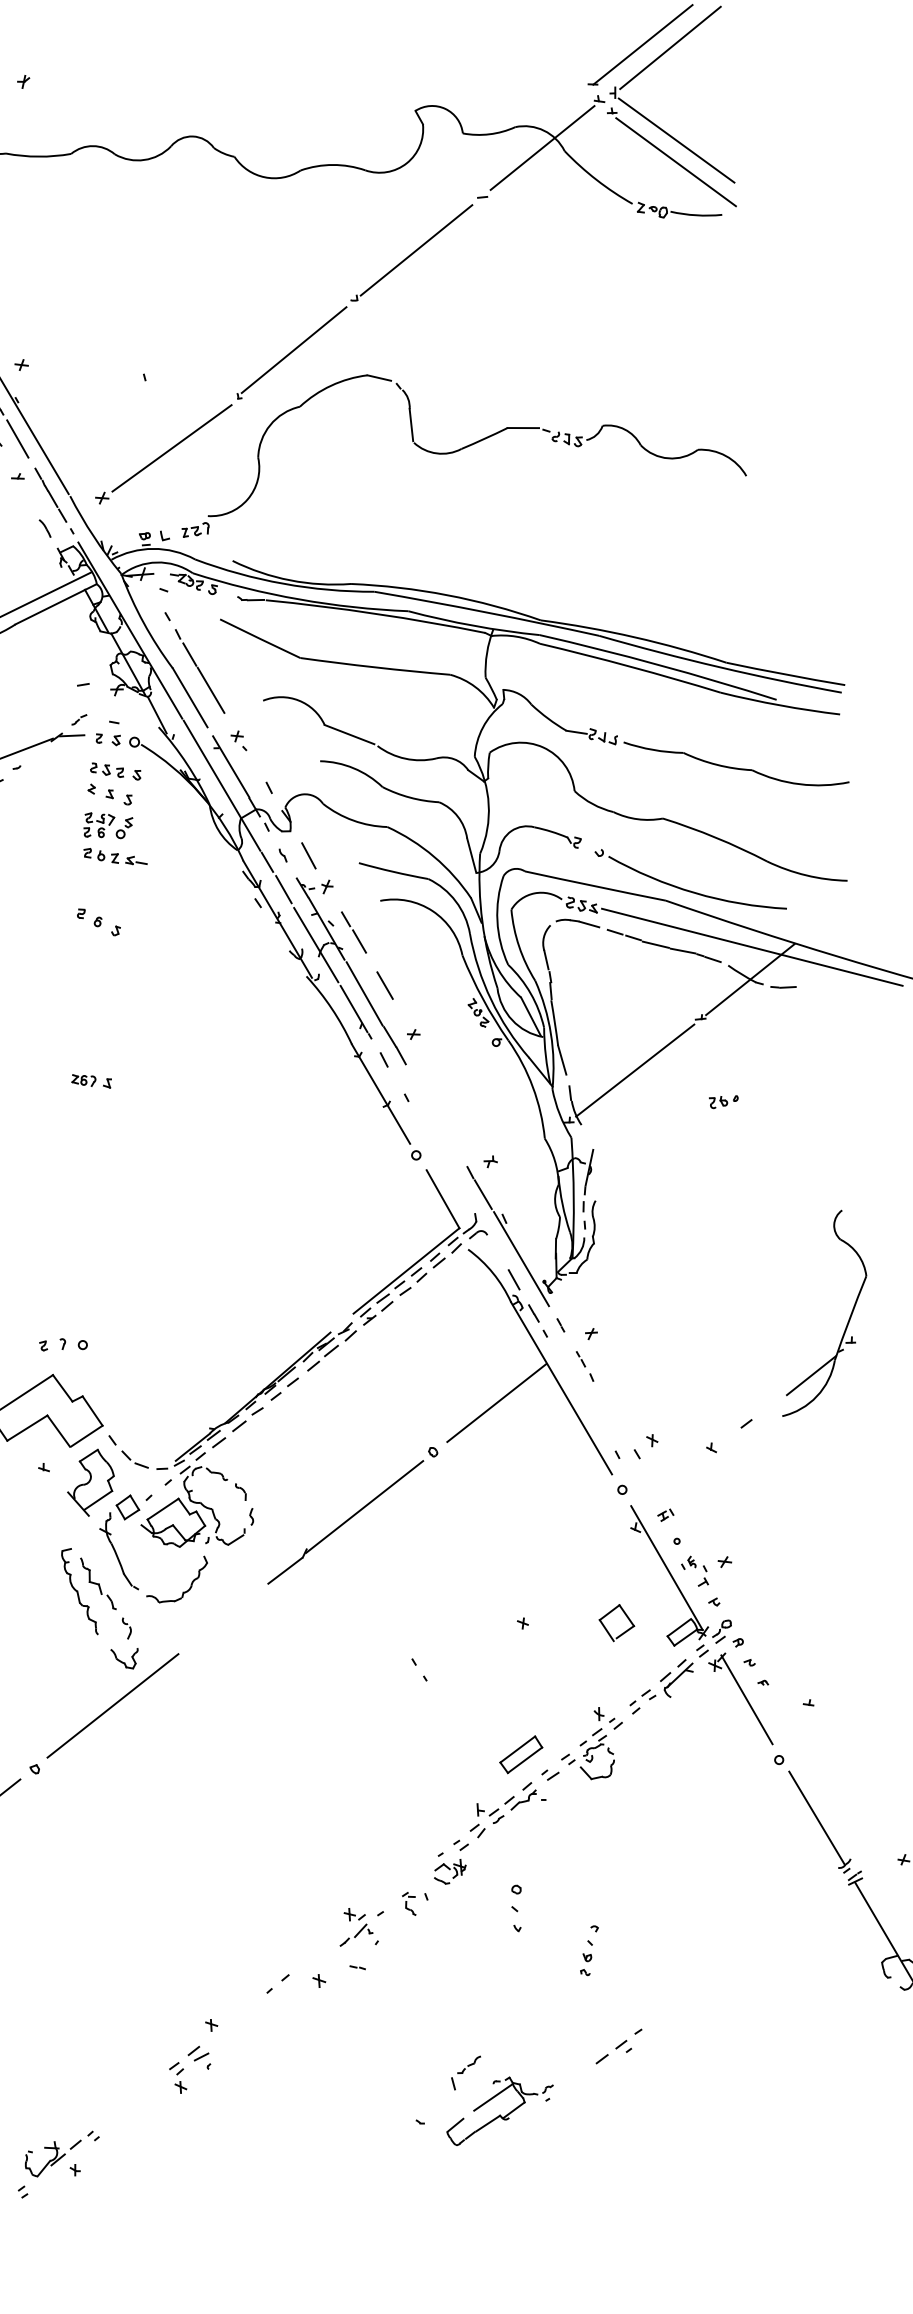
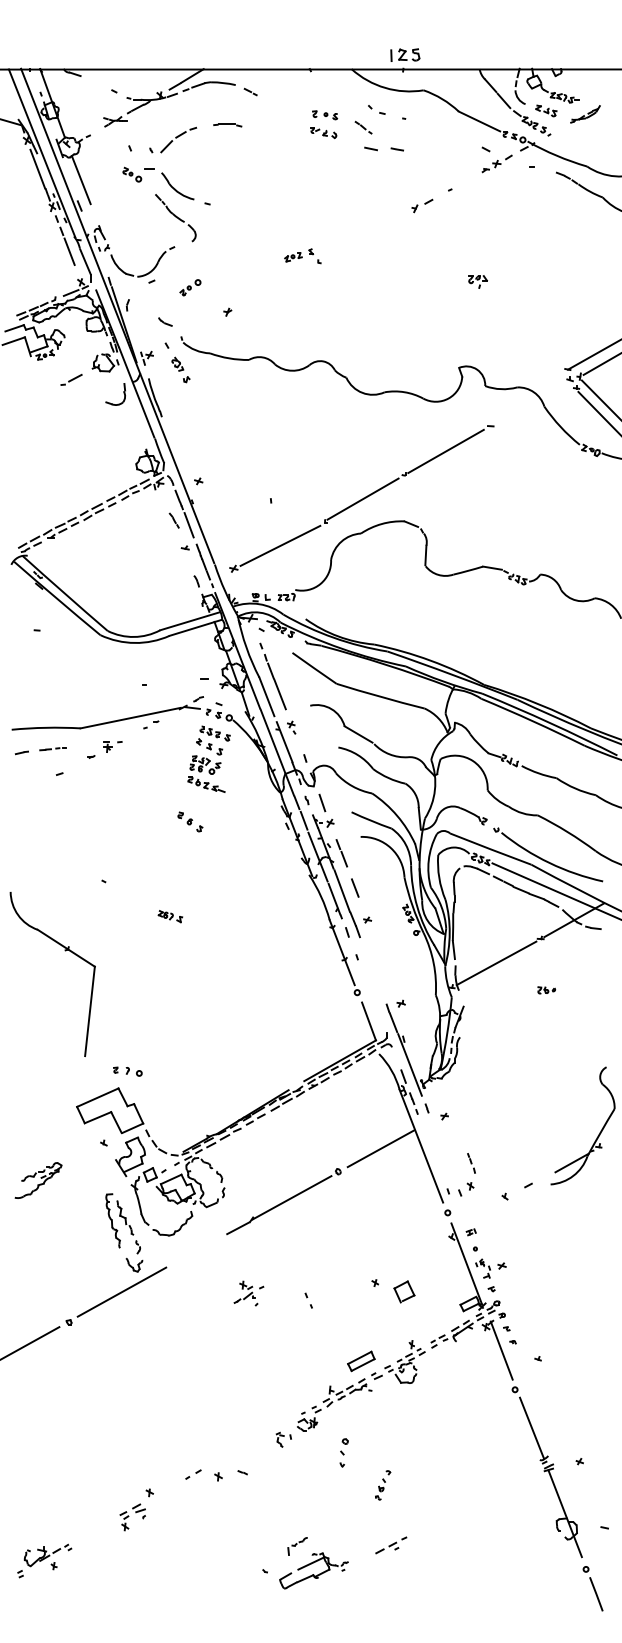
line: (542, 147) -> (531, 402), removed
part: (585, 1366) -> (471, 1163), moved
part: (616, 1622) -> (404, 1291), moved
part: (360, 1926) -> (248, 1293), moved

